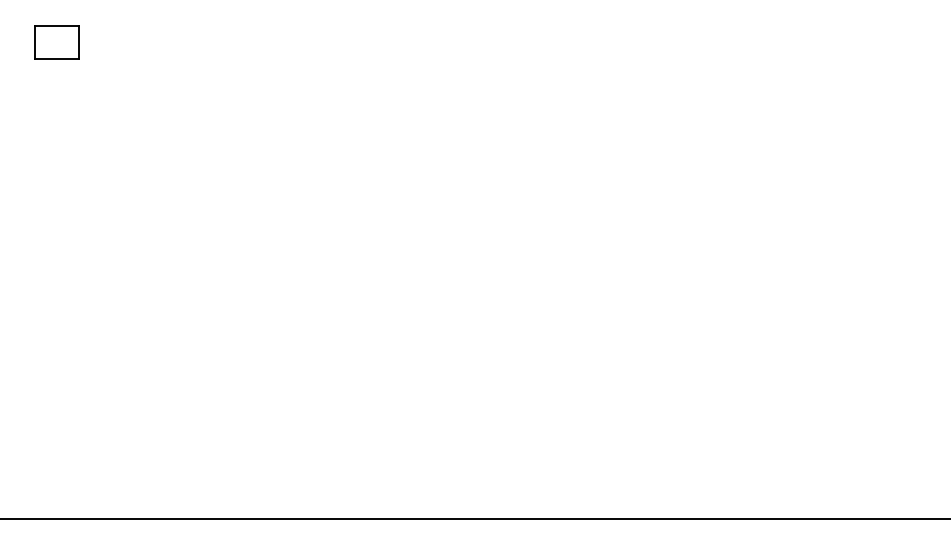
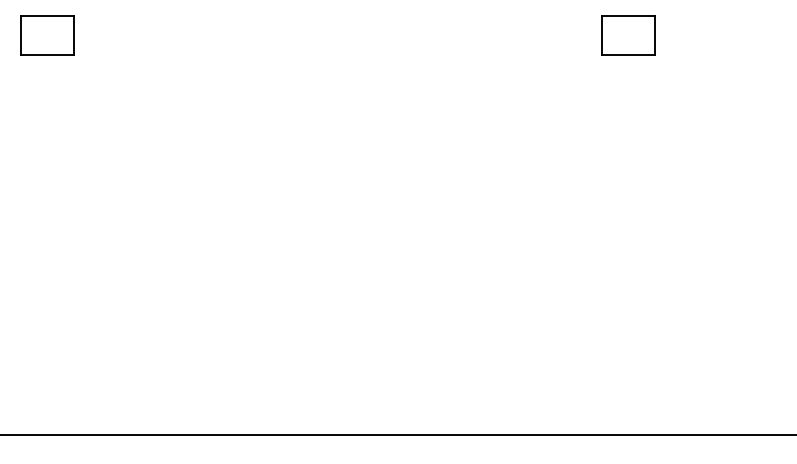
part: (56, 42) -> (47, 35), size x1.43
part: (749, 42) -> (628, 35), added

